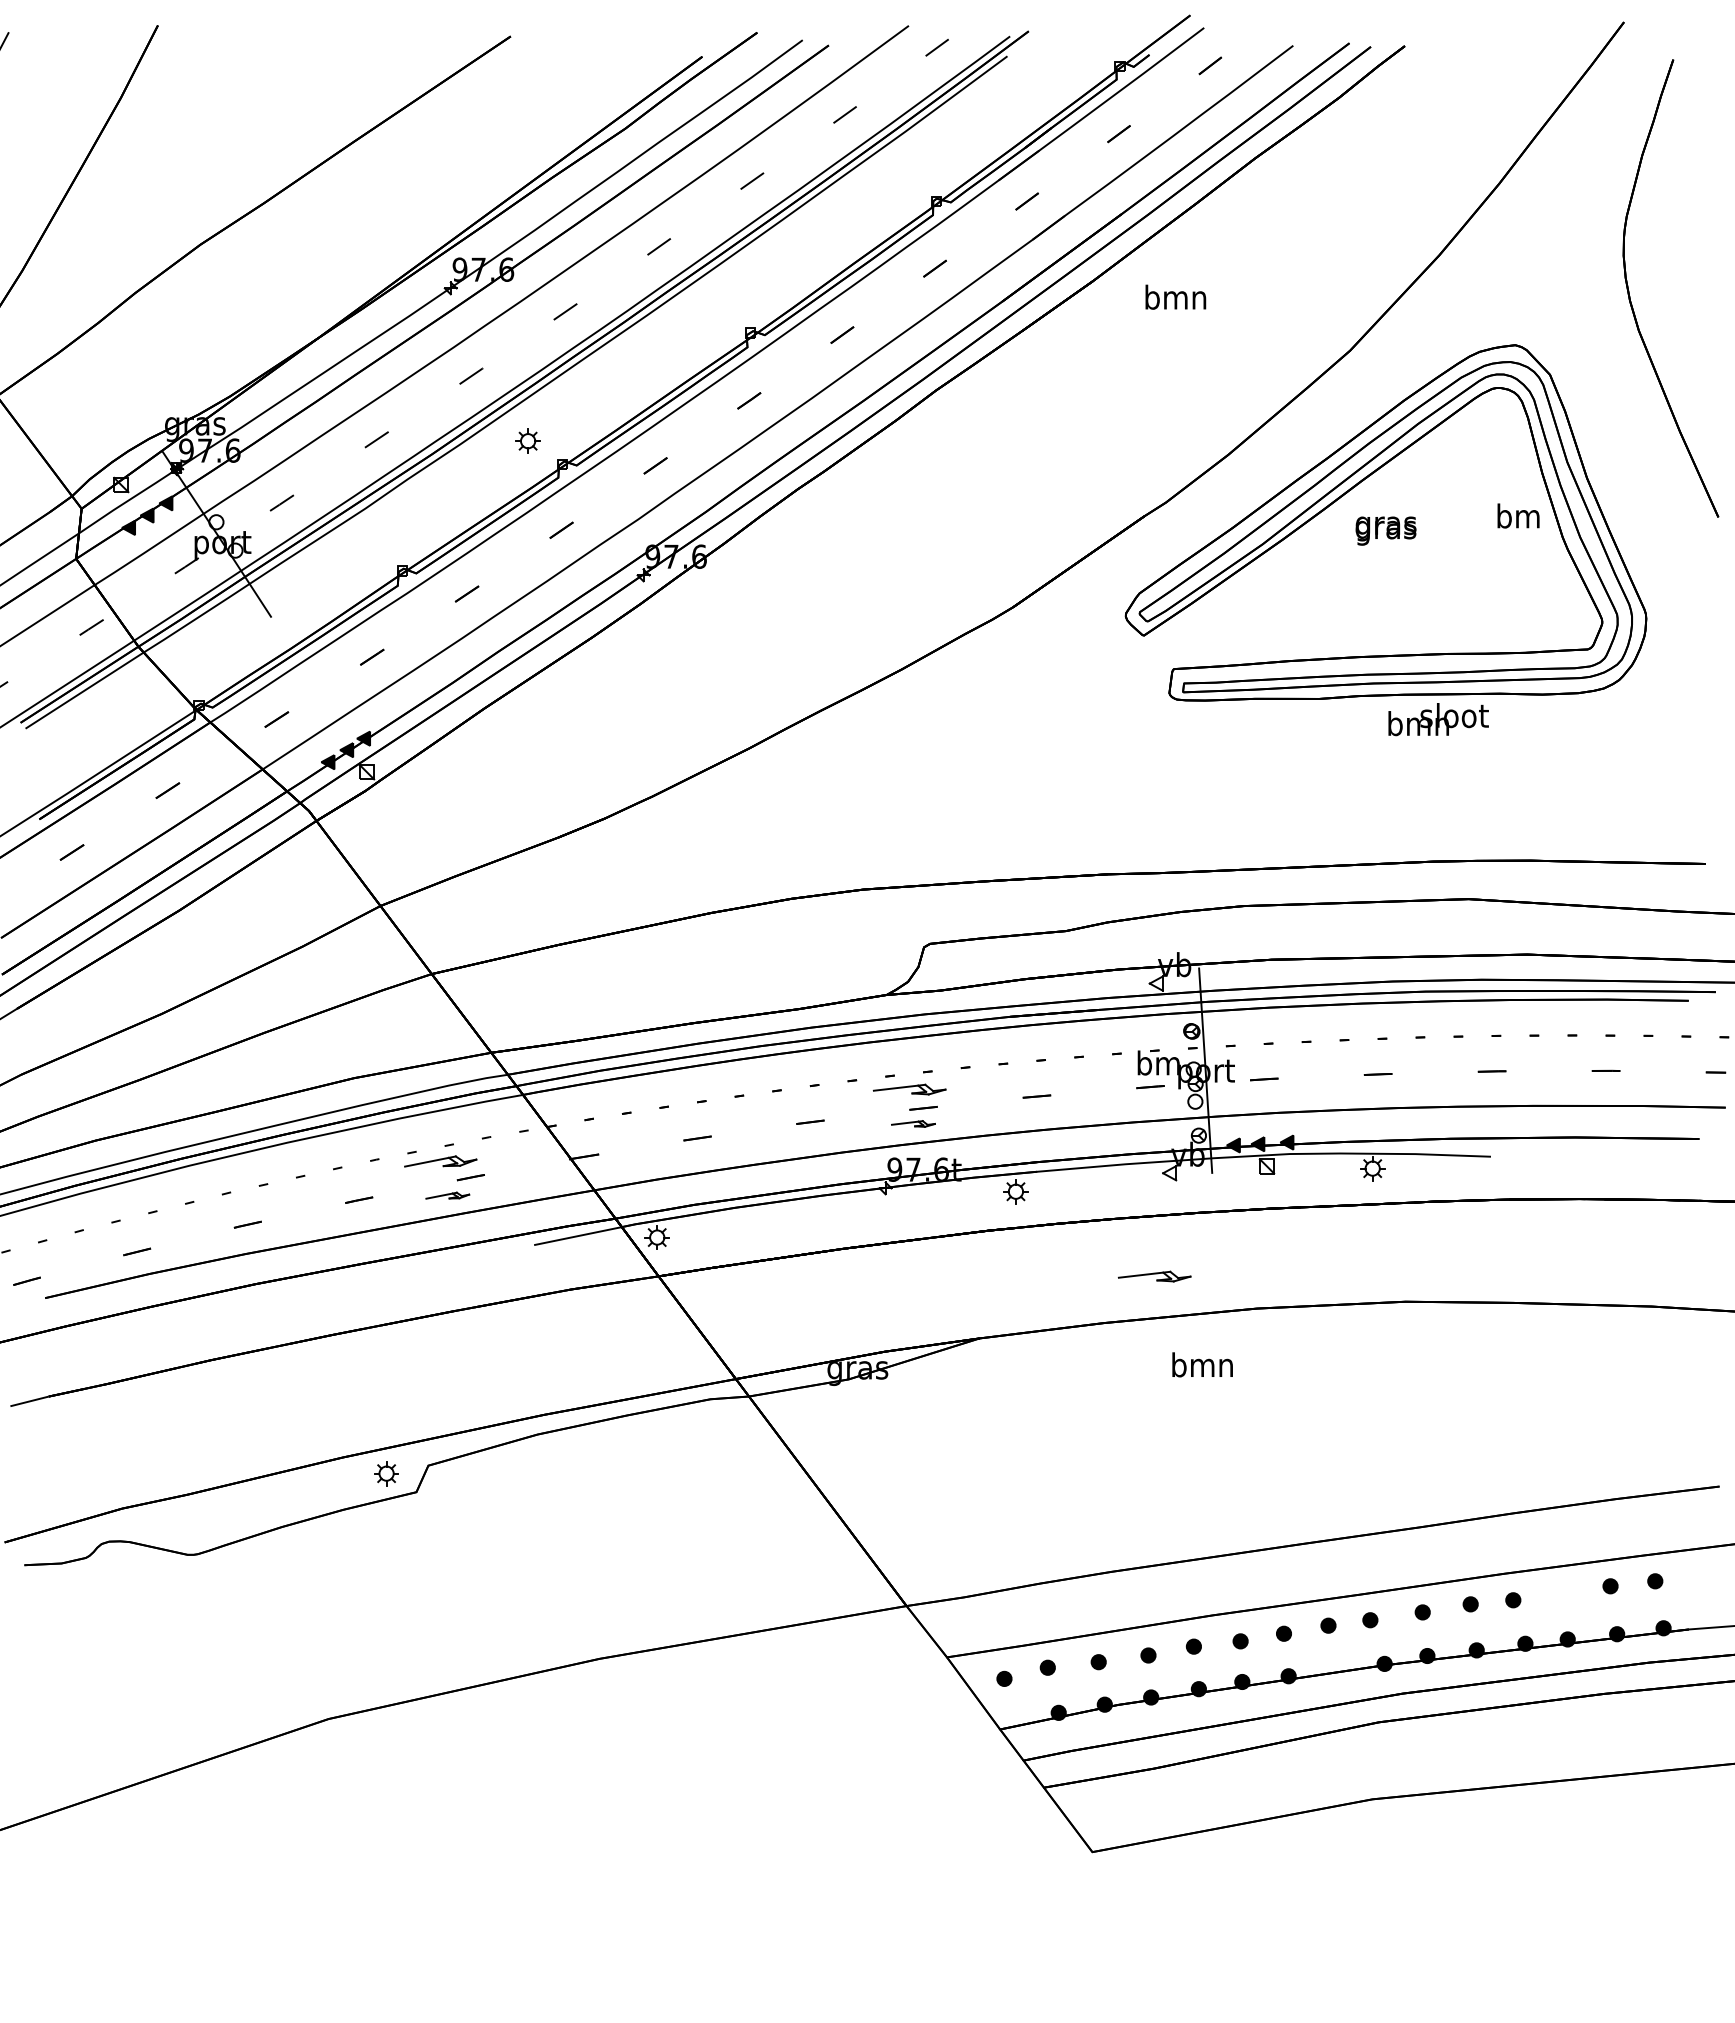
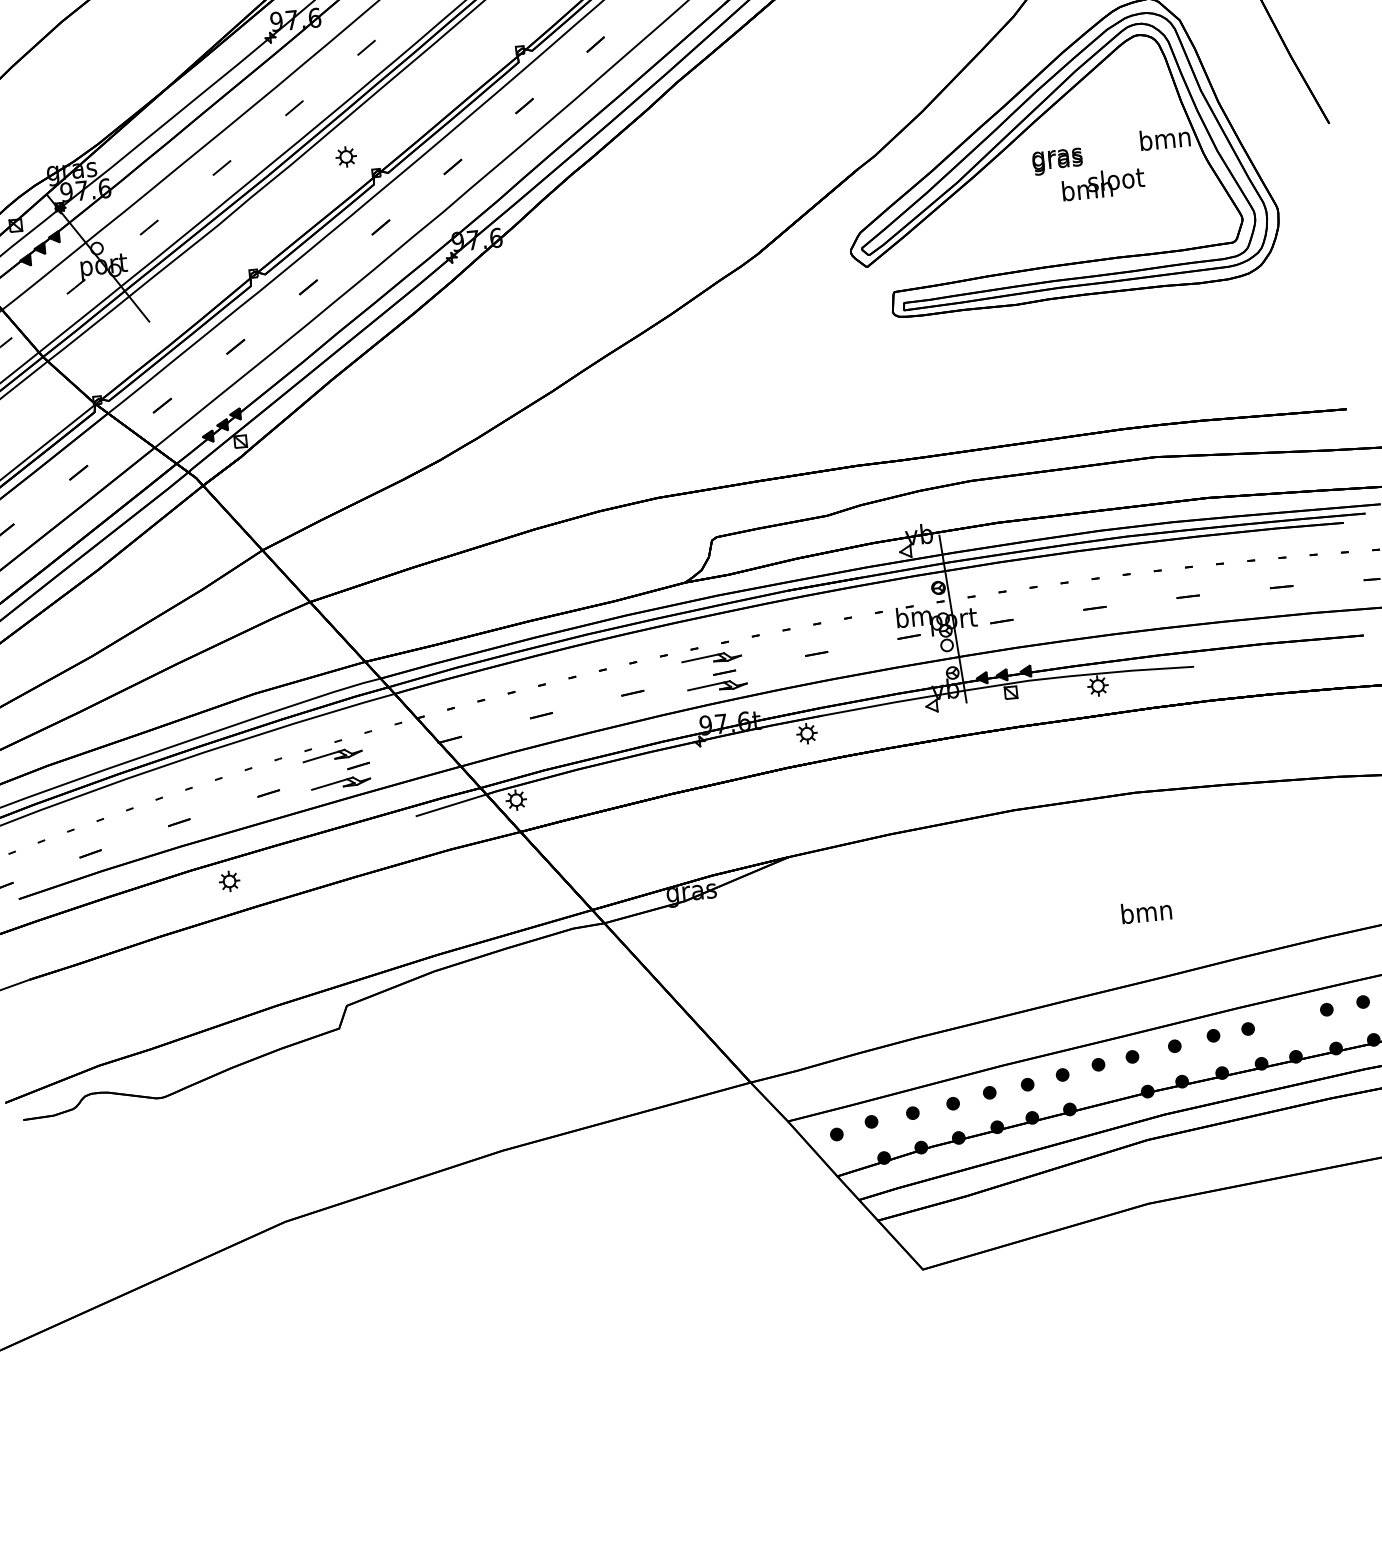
text: (1518, 515) -> (1165, 138), bm -> bmn
text: (1438, 719) -> (1103, 184), moved
part: (913, 1123) -> (717, 685), size x1.67
part: (447, 1195) -> (340, 782), size x1.67
part: (1154, 1276) -> (927, 792), removed
text: (1202, 1364) -> (1146, 911), moved
part: (386, 1473) -> (229, 881), moved

